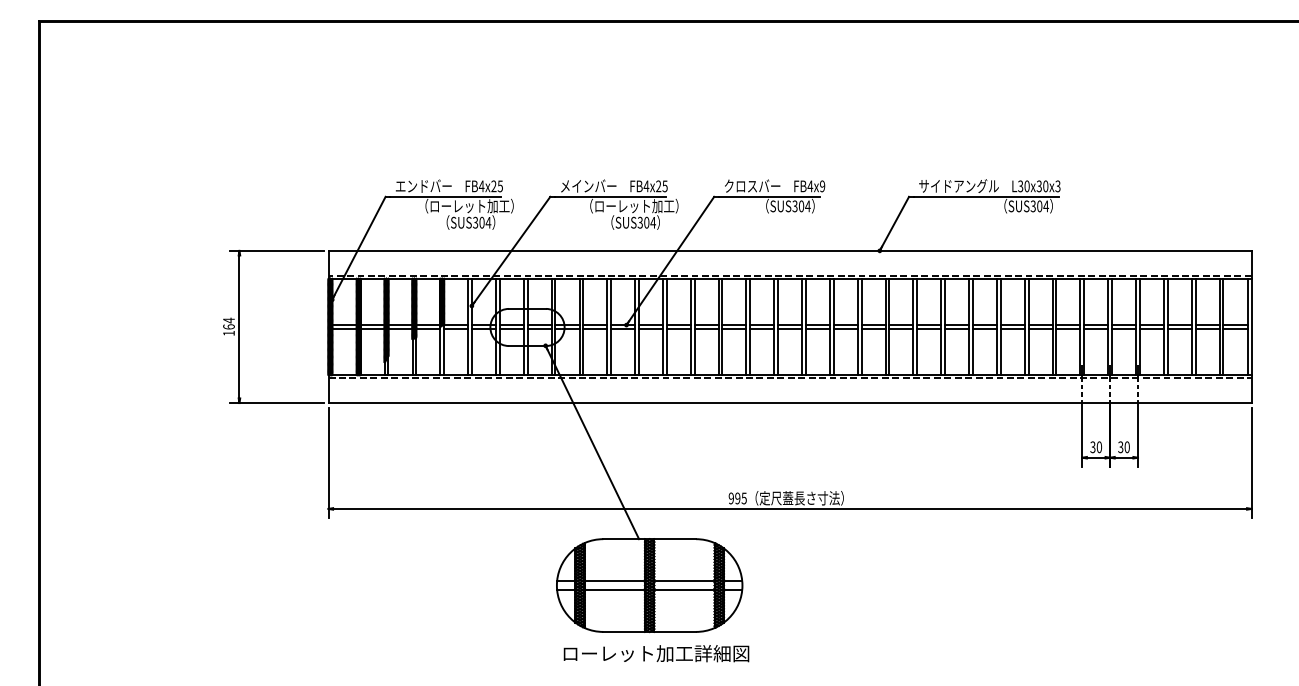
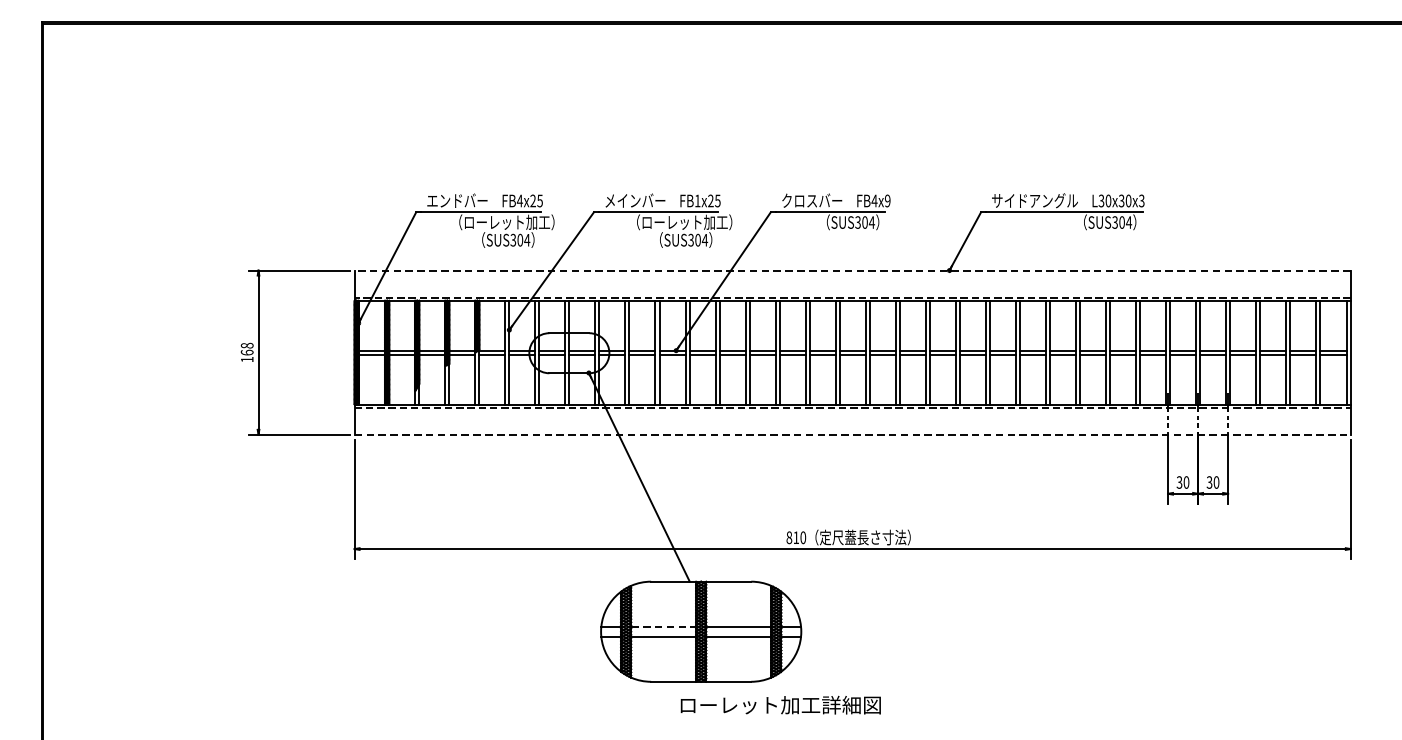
text: (646, 186) -> (697, 201), FB4x25 -> FB1x25
line: (790, 250) -> (853, 270), solid -> dashed
text: (228, 320) -> (246, 345), 164 -> 168
line: (790, 403) -> (853, 435), solid -> dashed
text: (737, 498) -> (795, 537), 995 -> 810
line: (615, 580) -> (664, 626), solid -> dashed
text: (656, 653) -> (780, 705), moved

